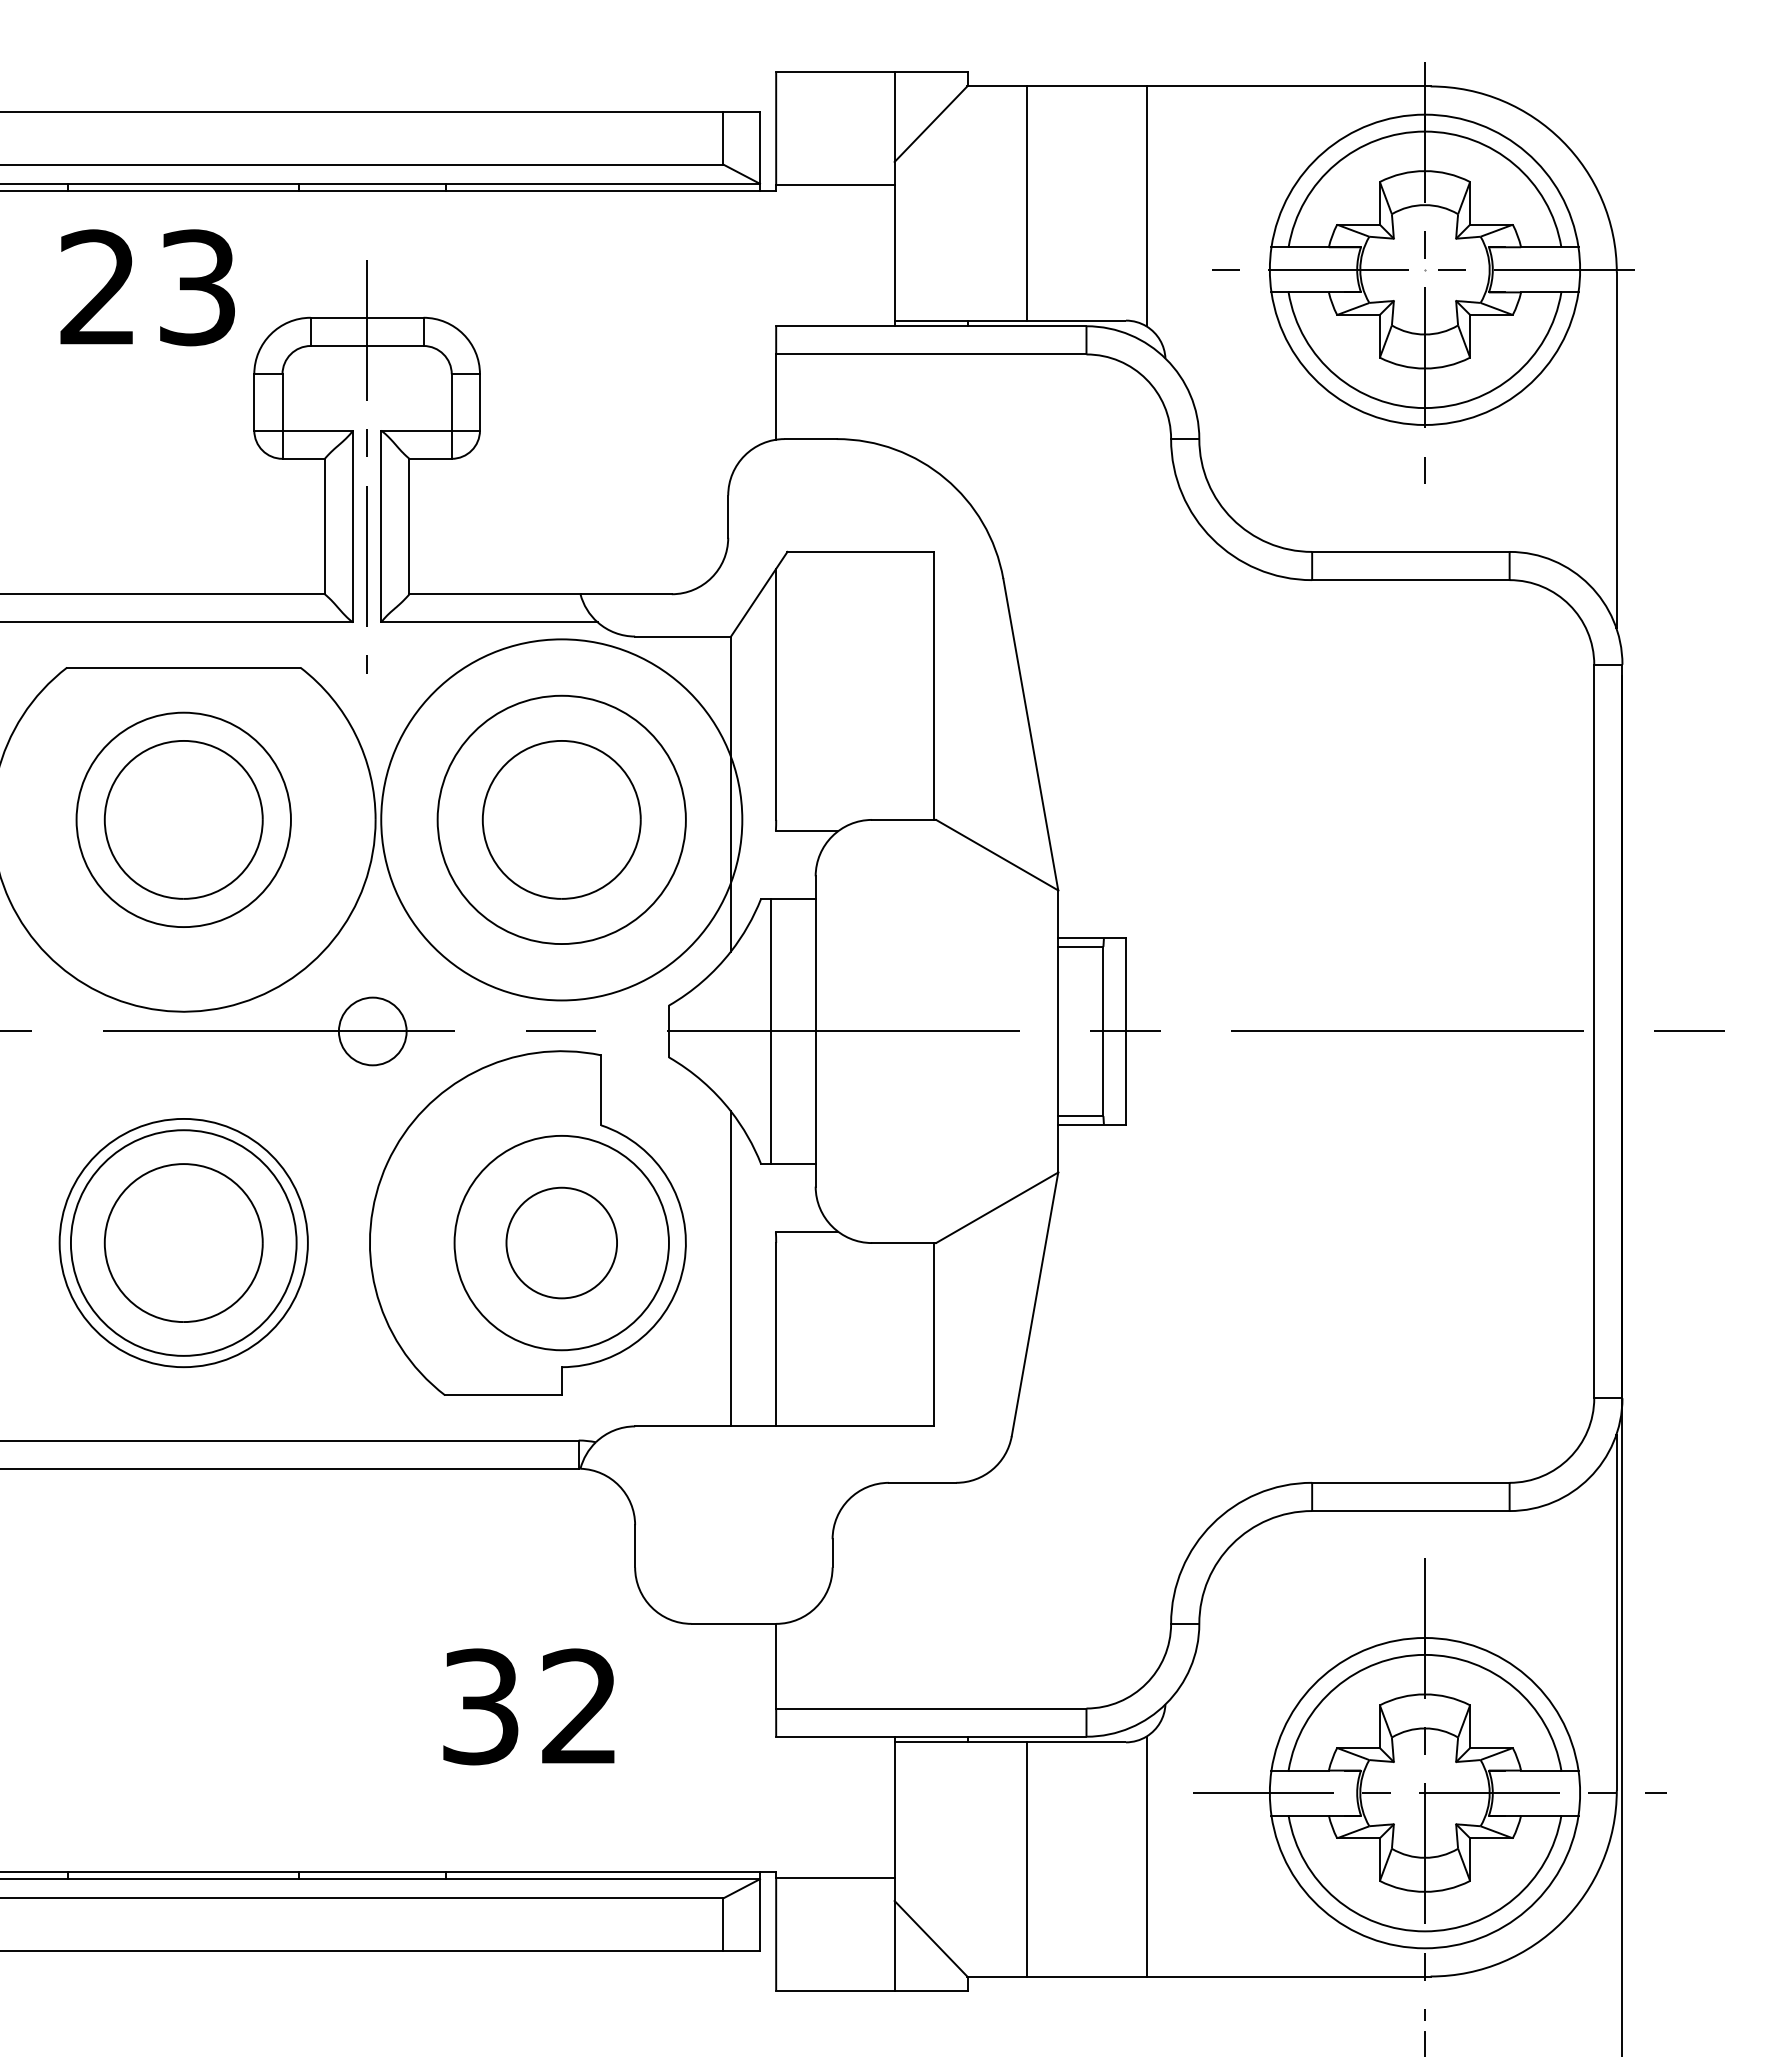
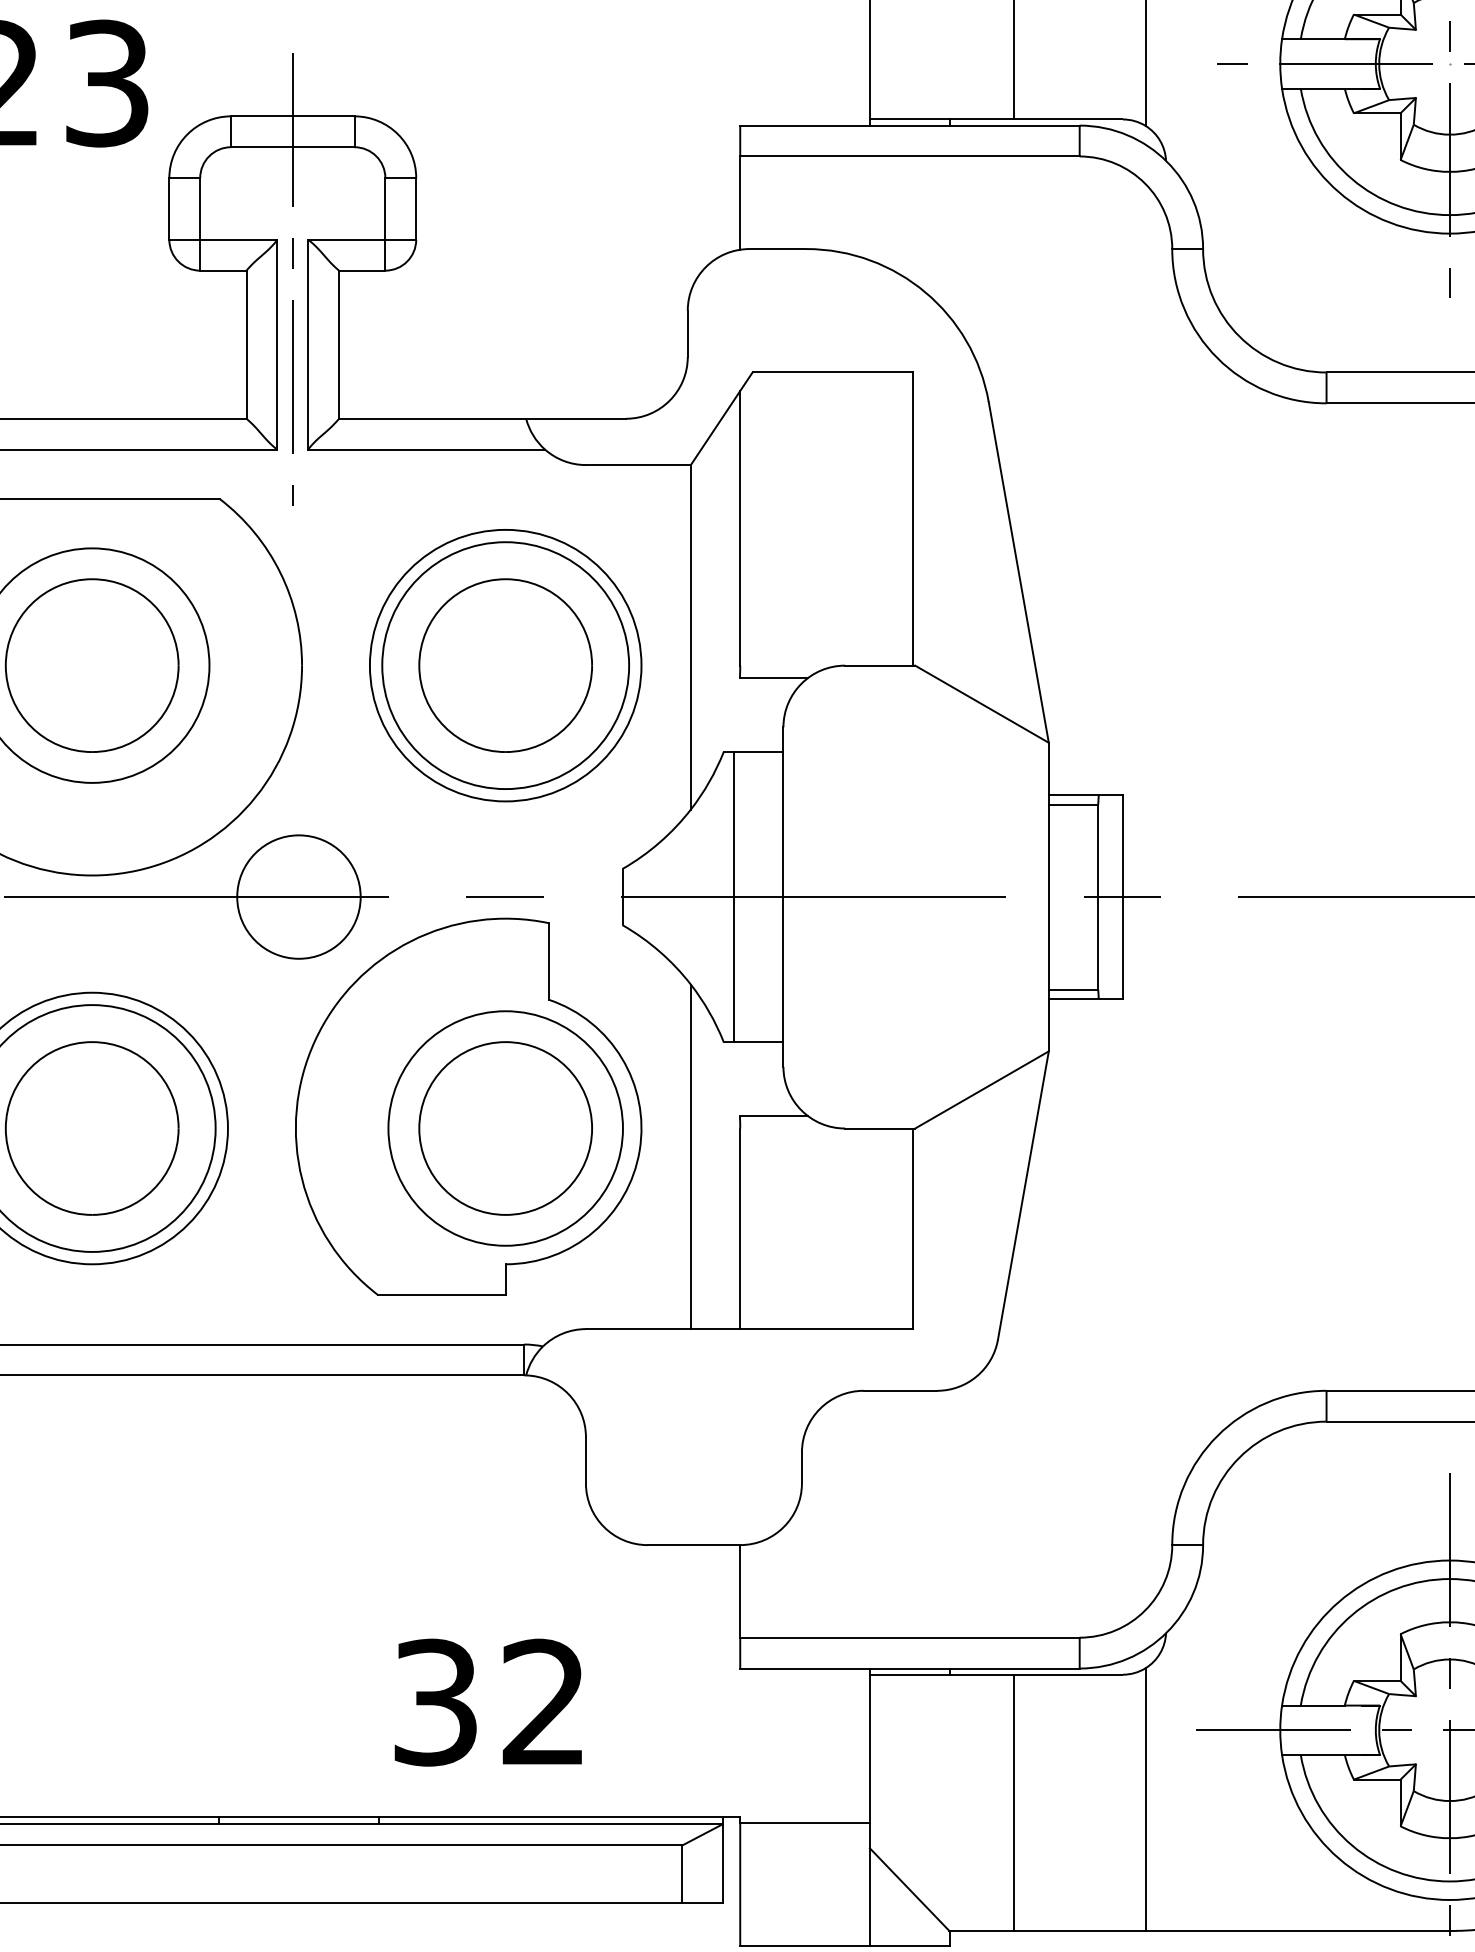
circle: (561, 819) -> (505, 665), size x0.62
circle: (372, 1031) -> (298, 897), size x1.67
circle: (561, 1243) -> (505, 1129), size x1.43
text: (528, 1706) -> (487, 1702), moved

